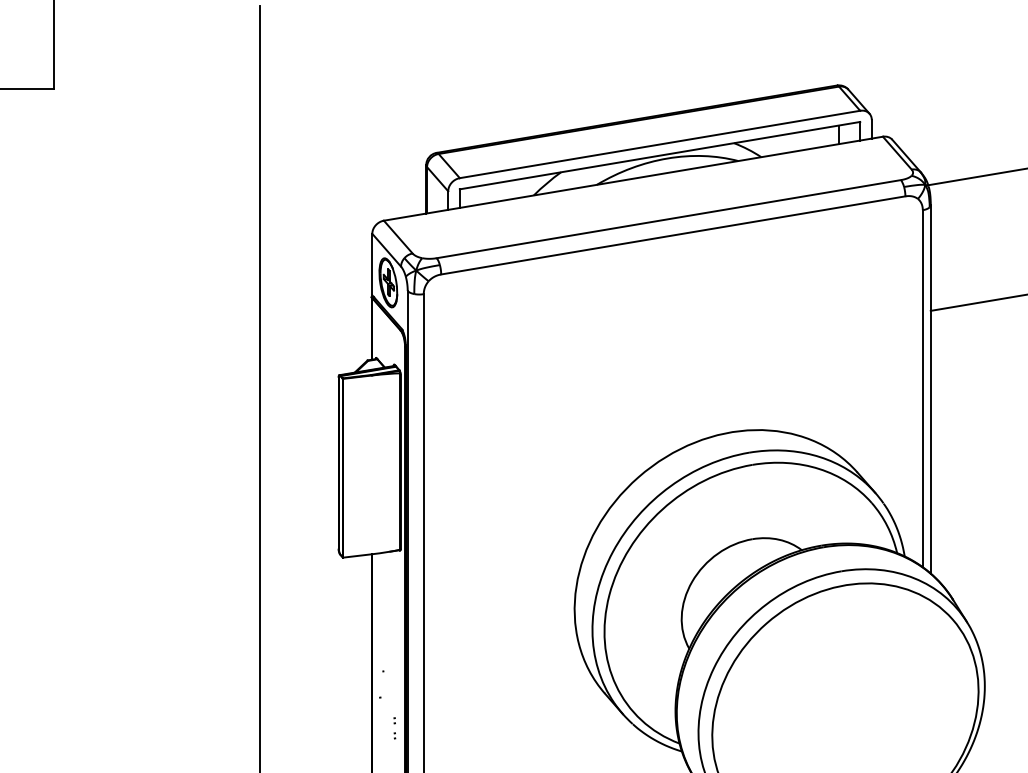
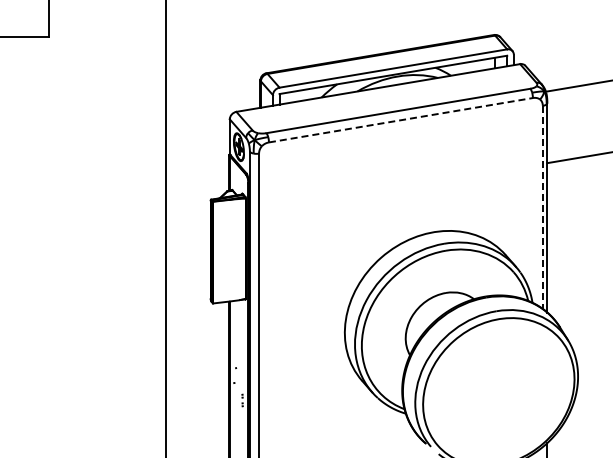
line: (672, 235) -> (400, 120), solid -> dashed
line: (922, 388) -> (542, 207), solid -> dashed

